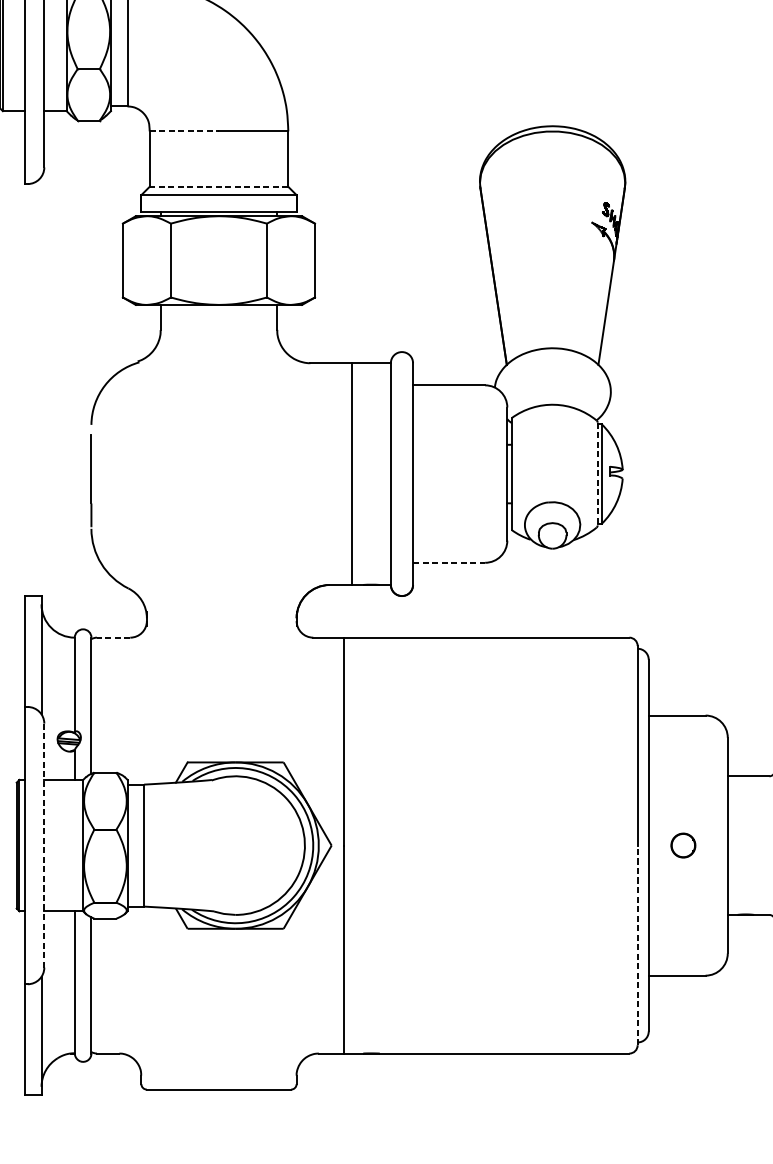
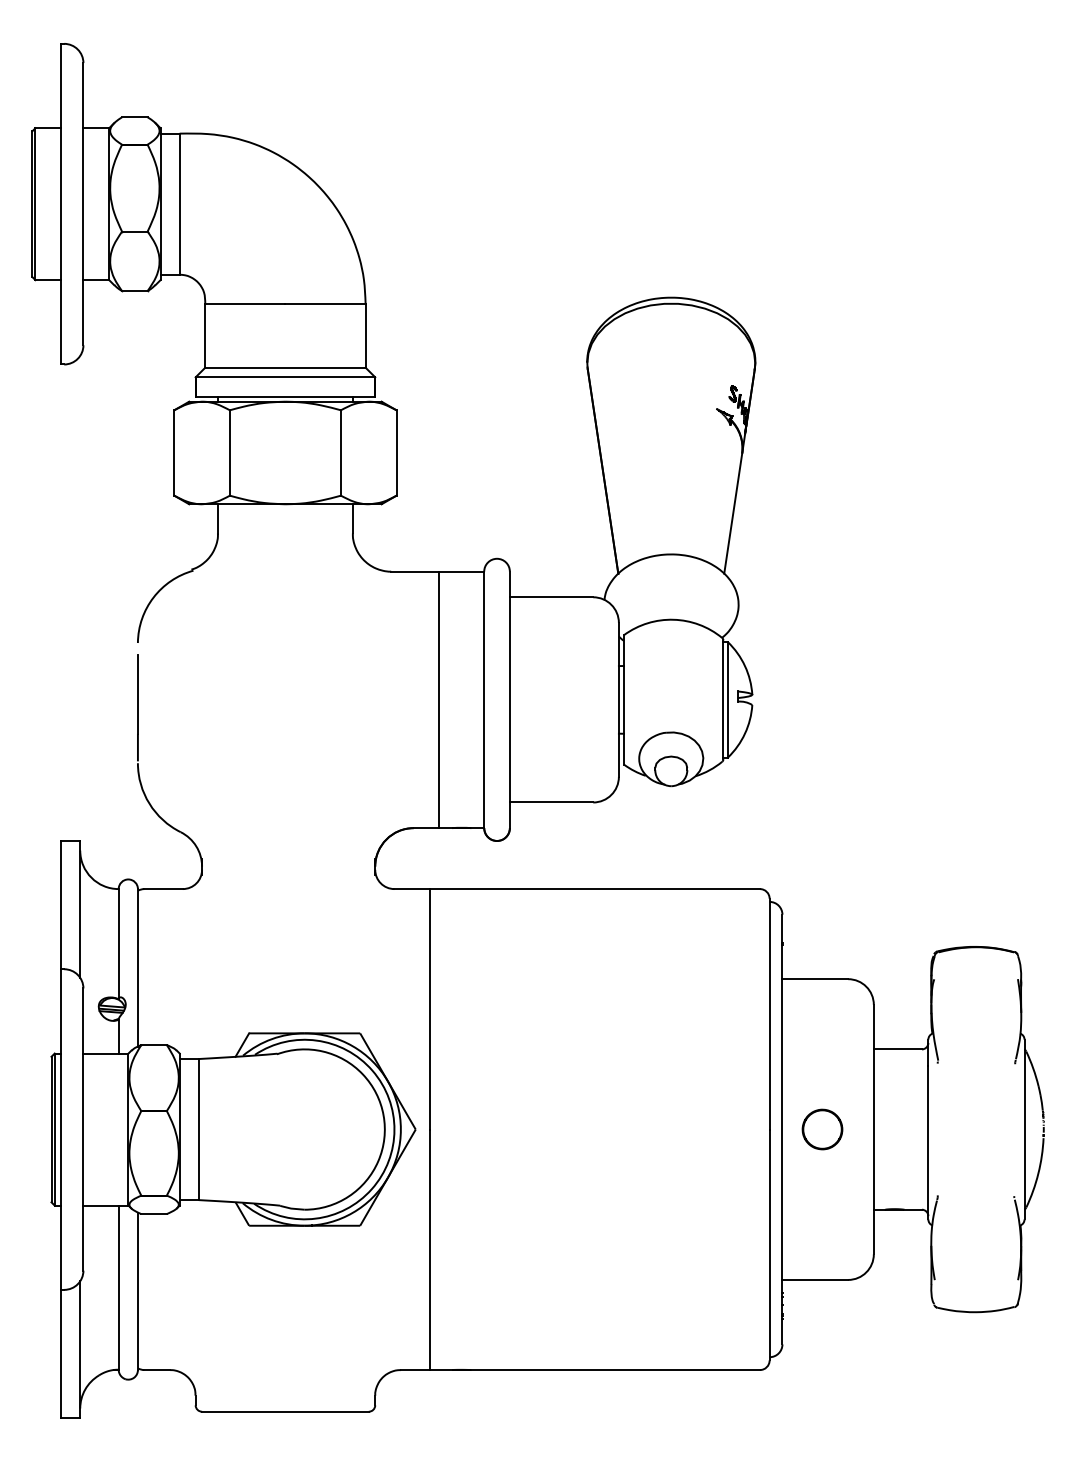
line: (184, 131) -> (245, 303), dashed -> solid
line: (218, 186) -> (284, 367), dashed -> solid
line: (597, 474) -> (723, 700), dashed -> solid
line: (449, 562) -> (551, 802), dashed -> solid
line: (113, 638) -> (163, 889), dashed -> solid
line: (44, 845) -> (83, 1129), dashed -> solid
part: (683, 845) -> (822, 1129), size x1.43
line: (637, 945) -> (769, 1244), dashed -> solid

